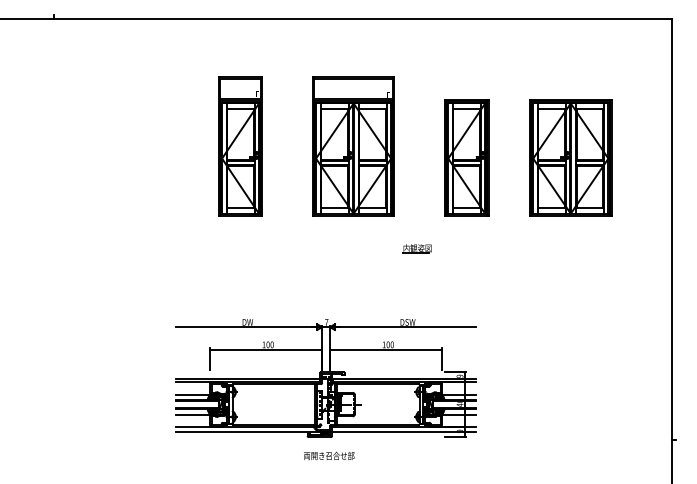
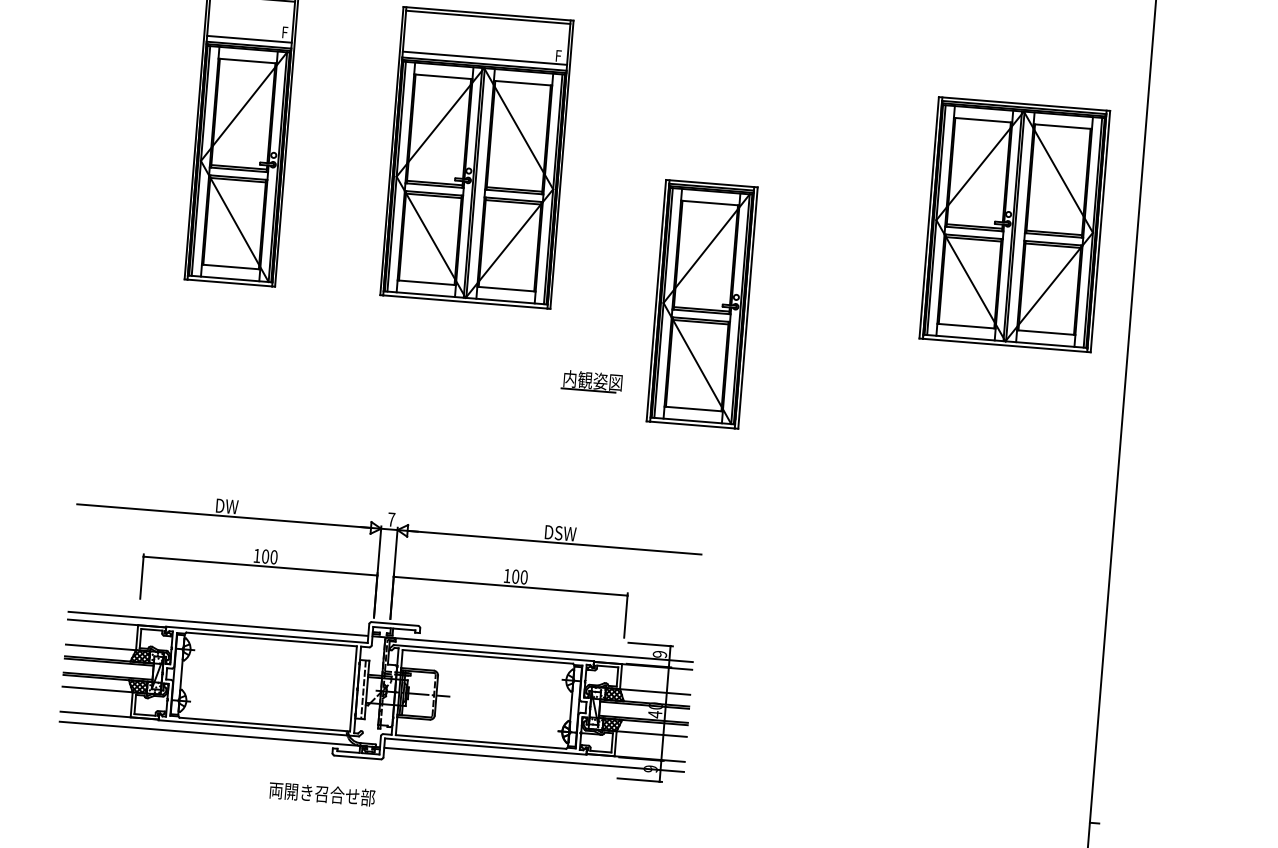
part: (466, 157) -> (701, 303), moved
part: (570, 157) -> (1014, 224), moved
text: (329, 455) -> (322, 793), moved

